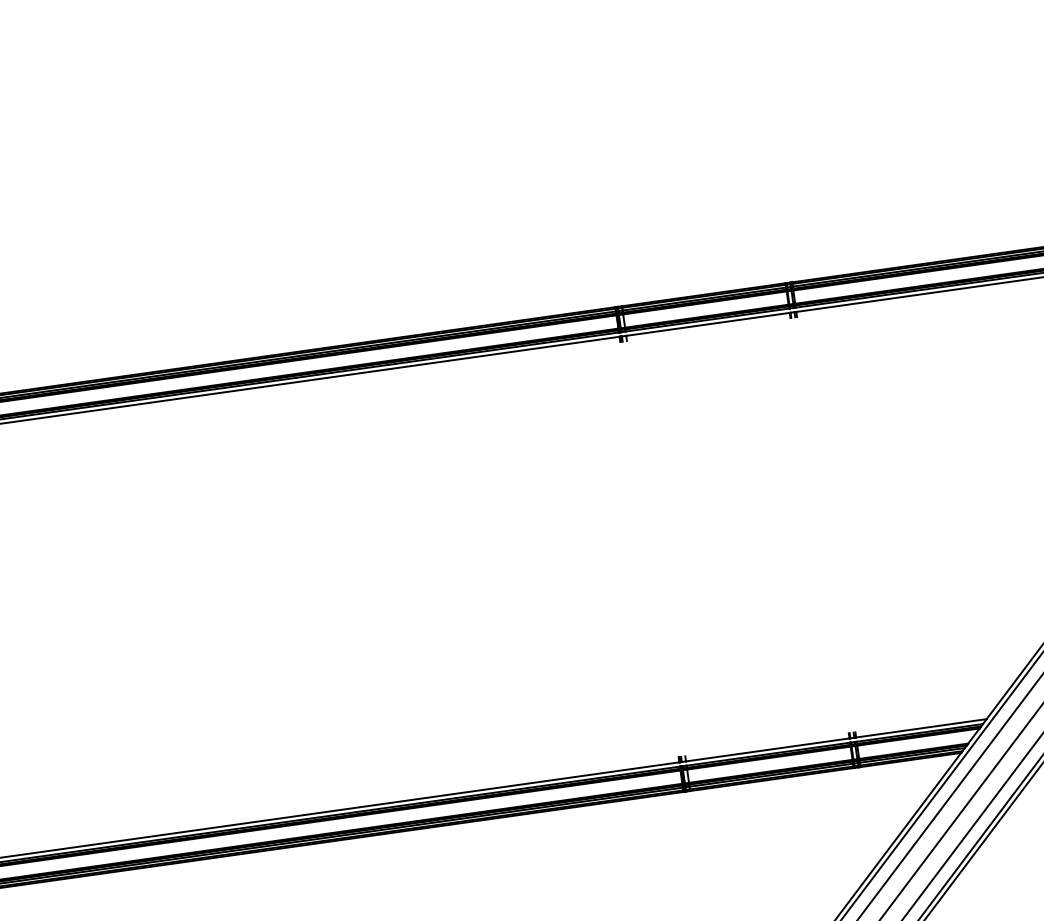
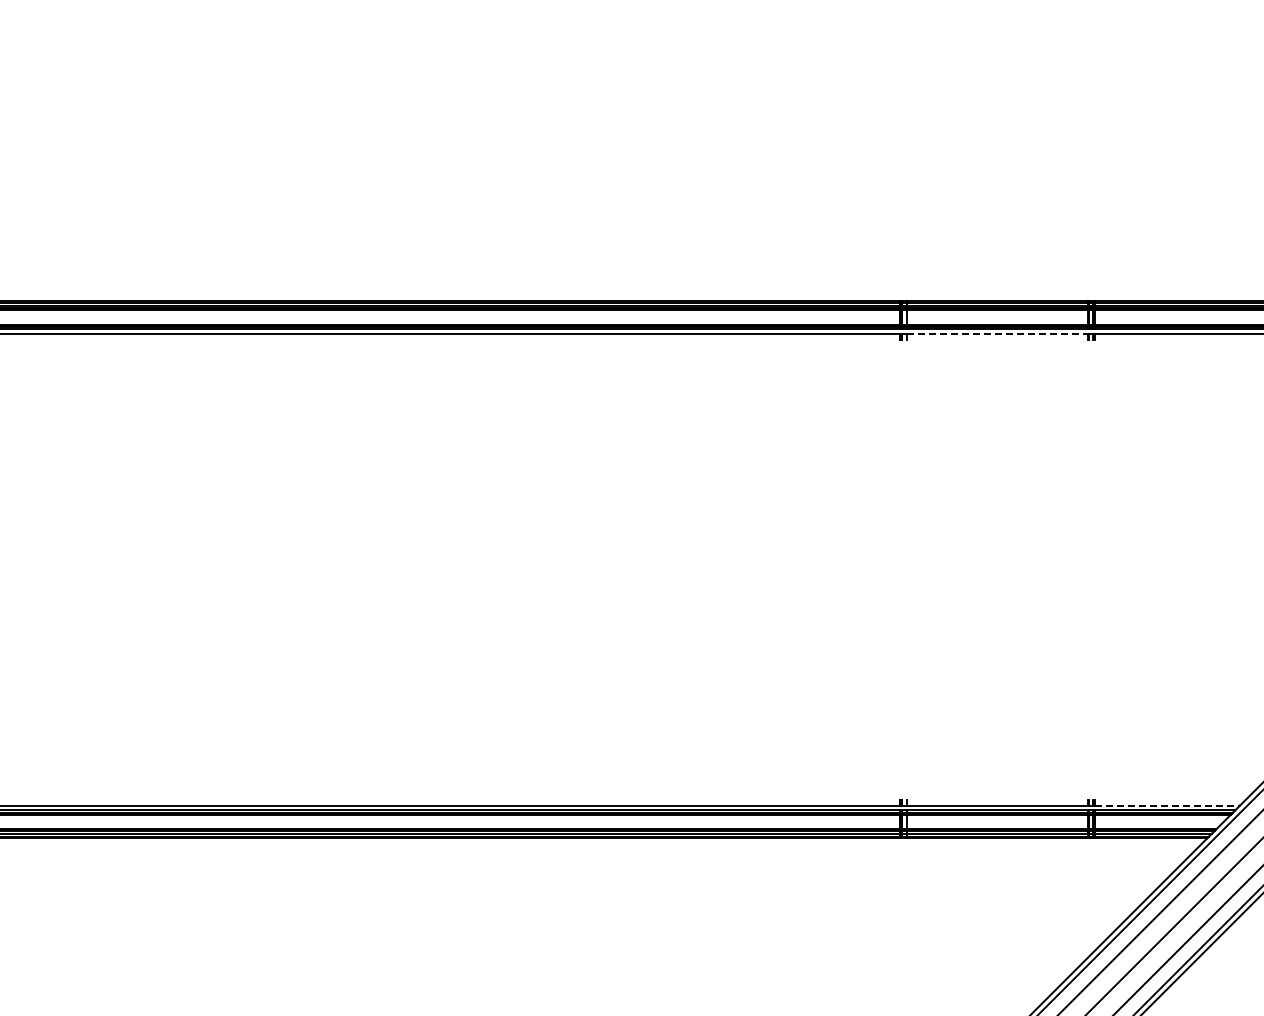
line: (707, 323) -> (997, 333), solid -> dashed
line: (922, 728) -> (1168, 805), solid -> dashed

